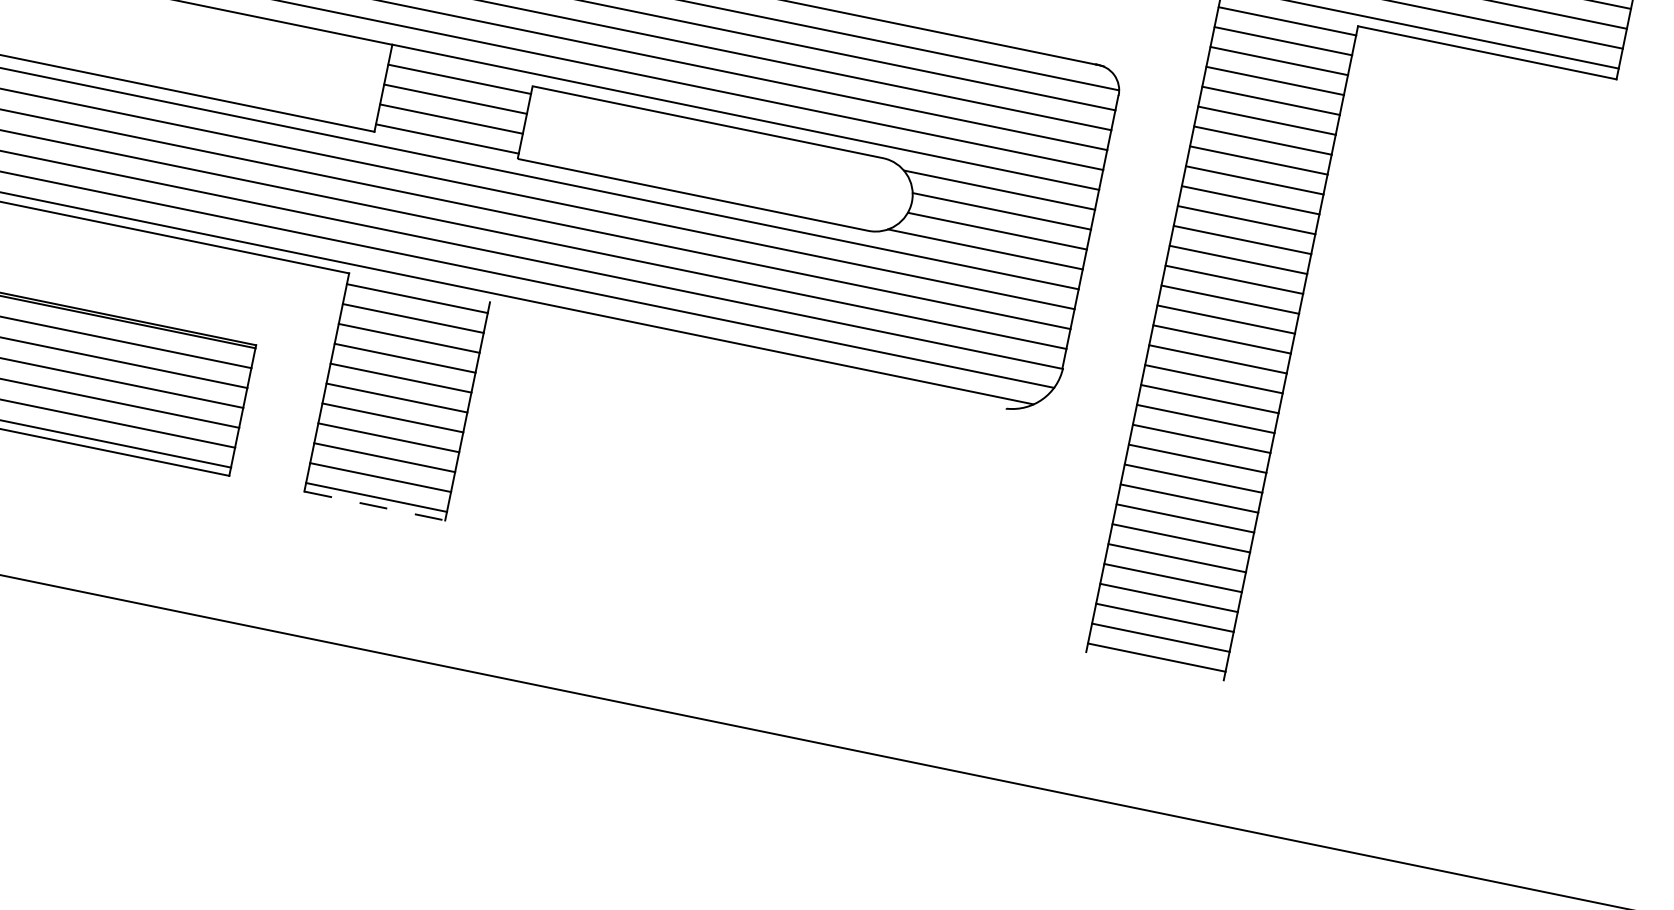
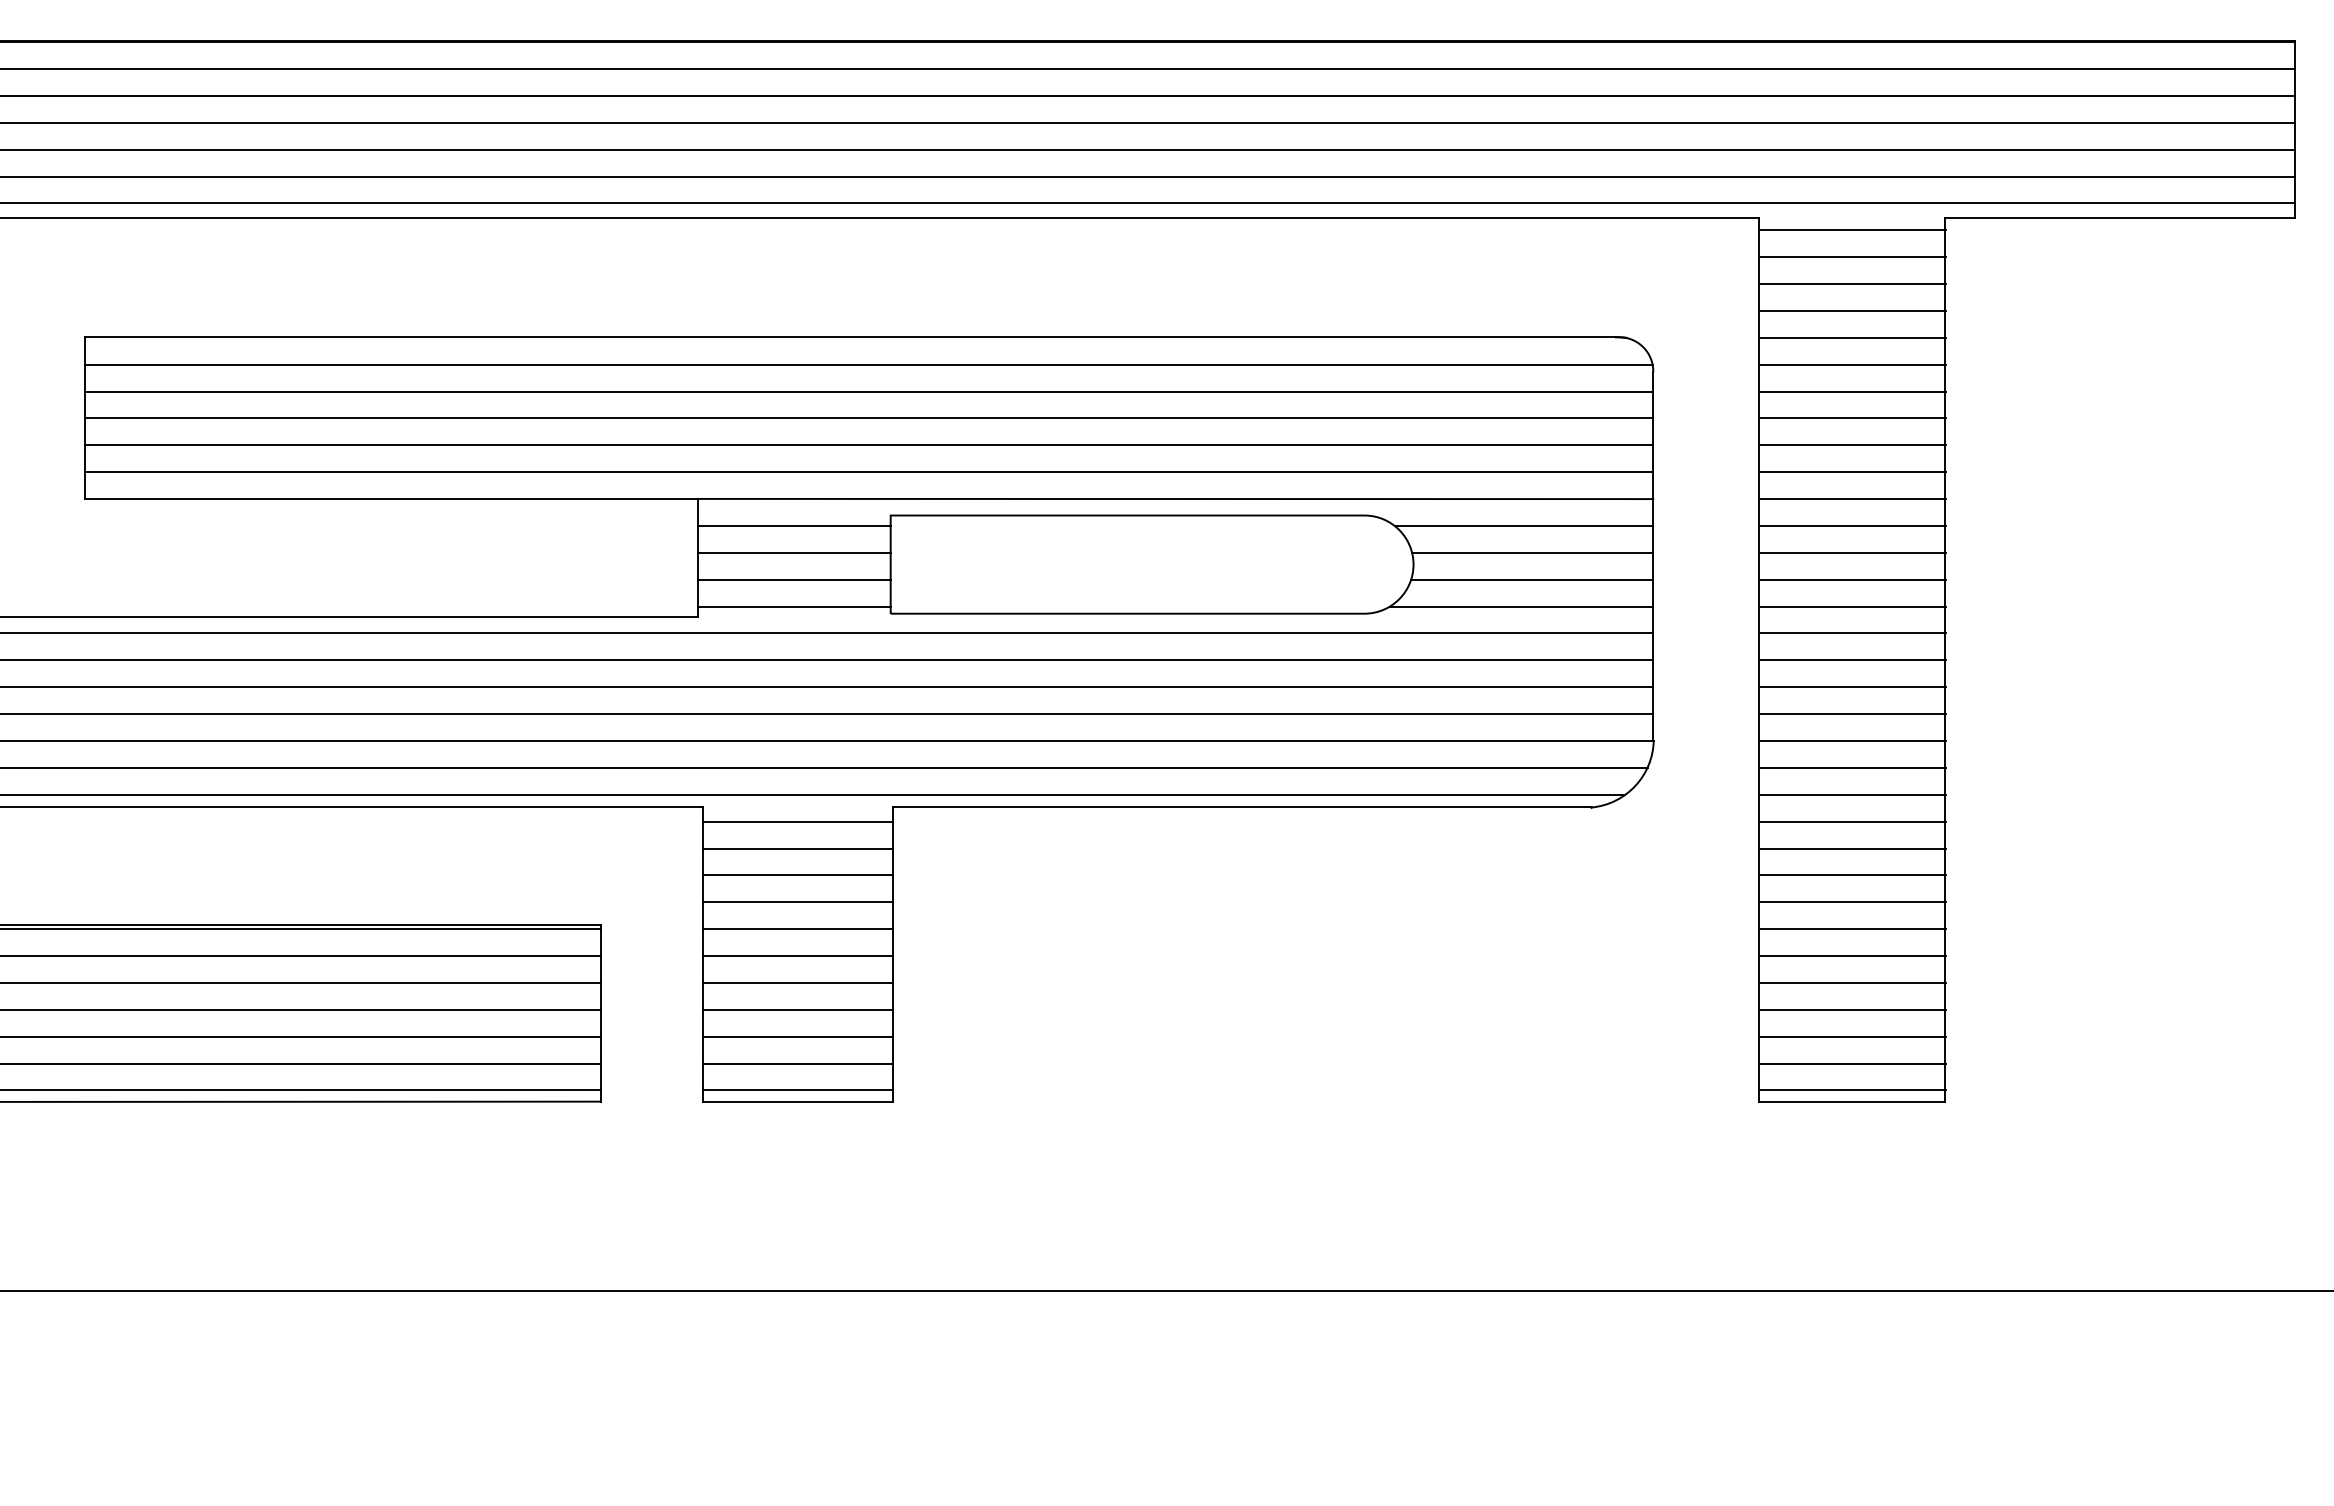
line: (747, 355) -> (1241, 807), added
line: (375, 506) -> (798, 1102), dashed -> solid
line: (1155, 666) -> (1852, 1102), added

